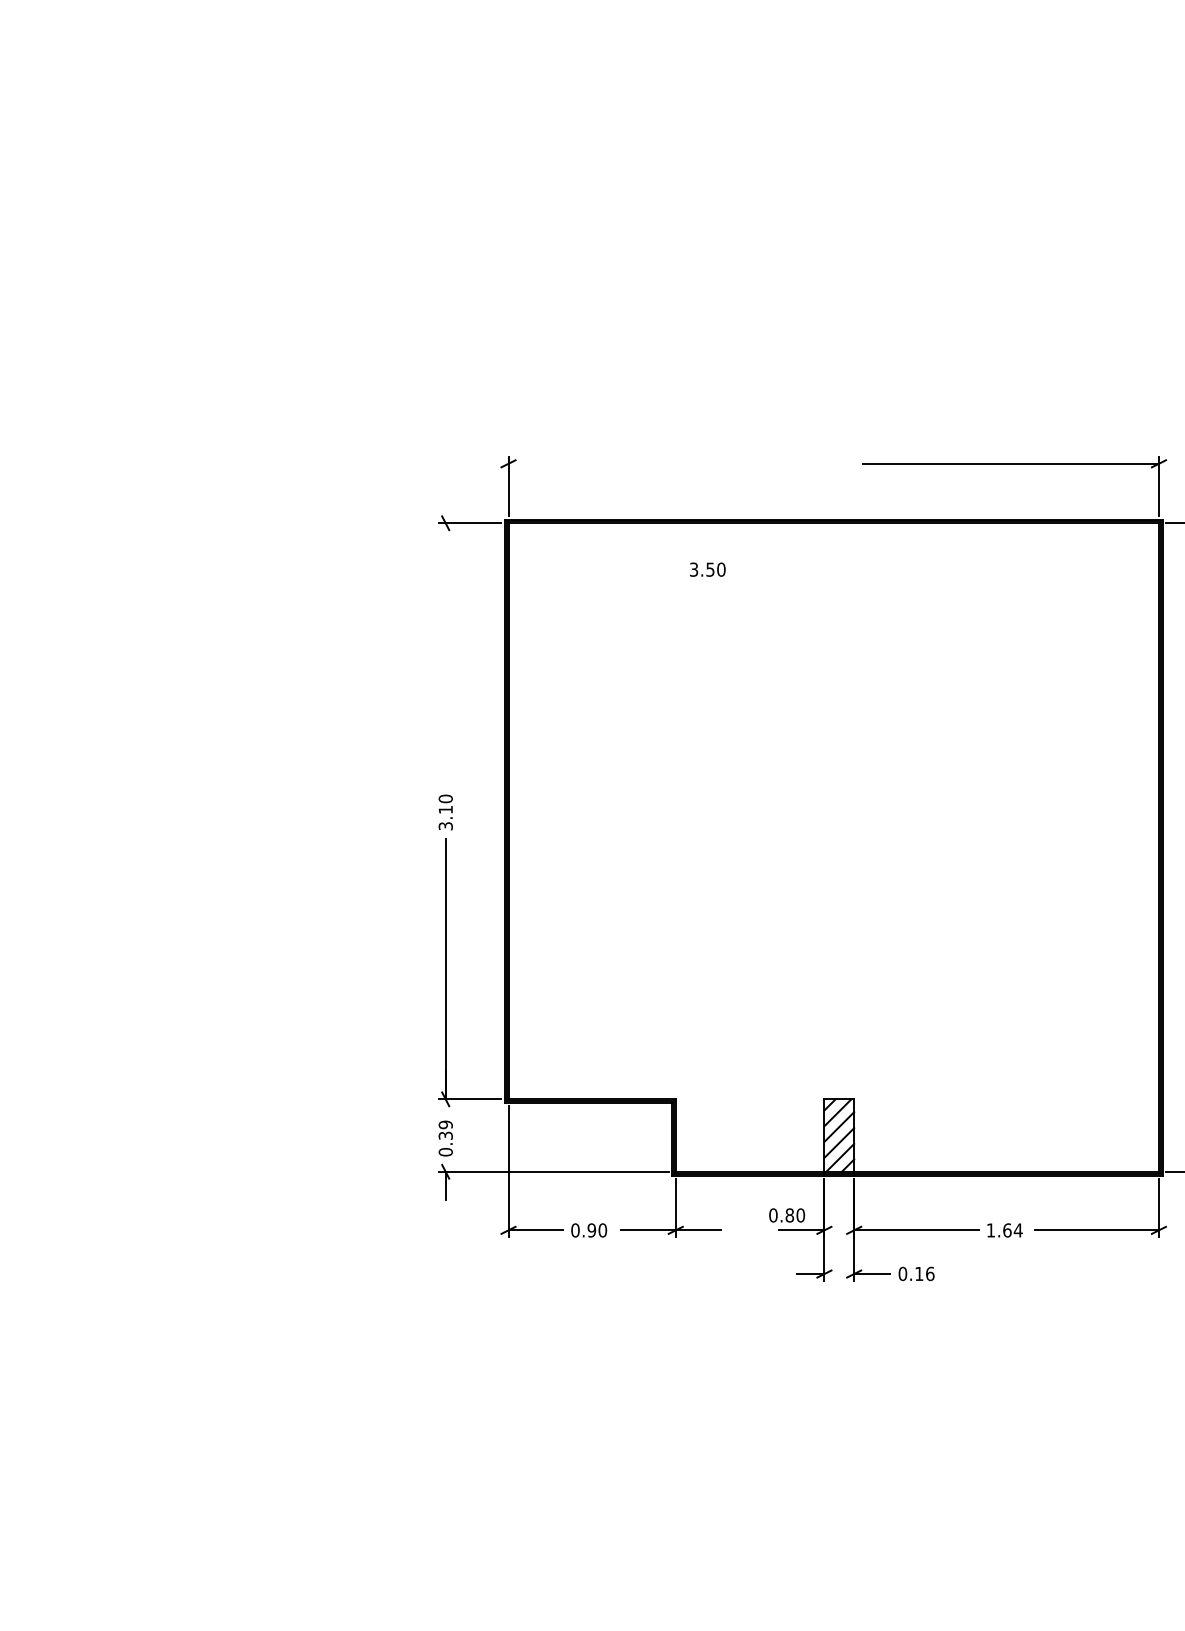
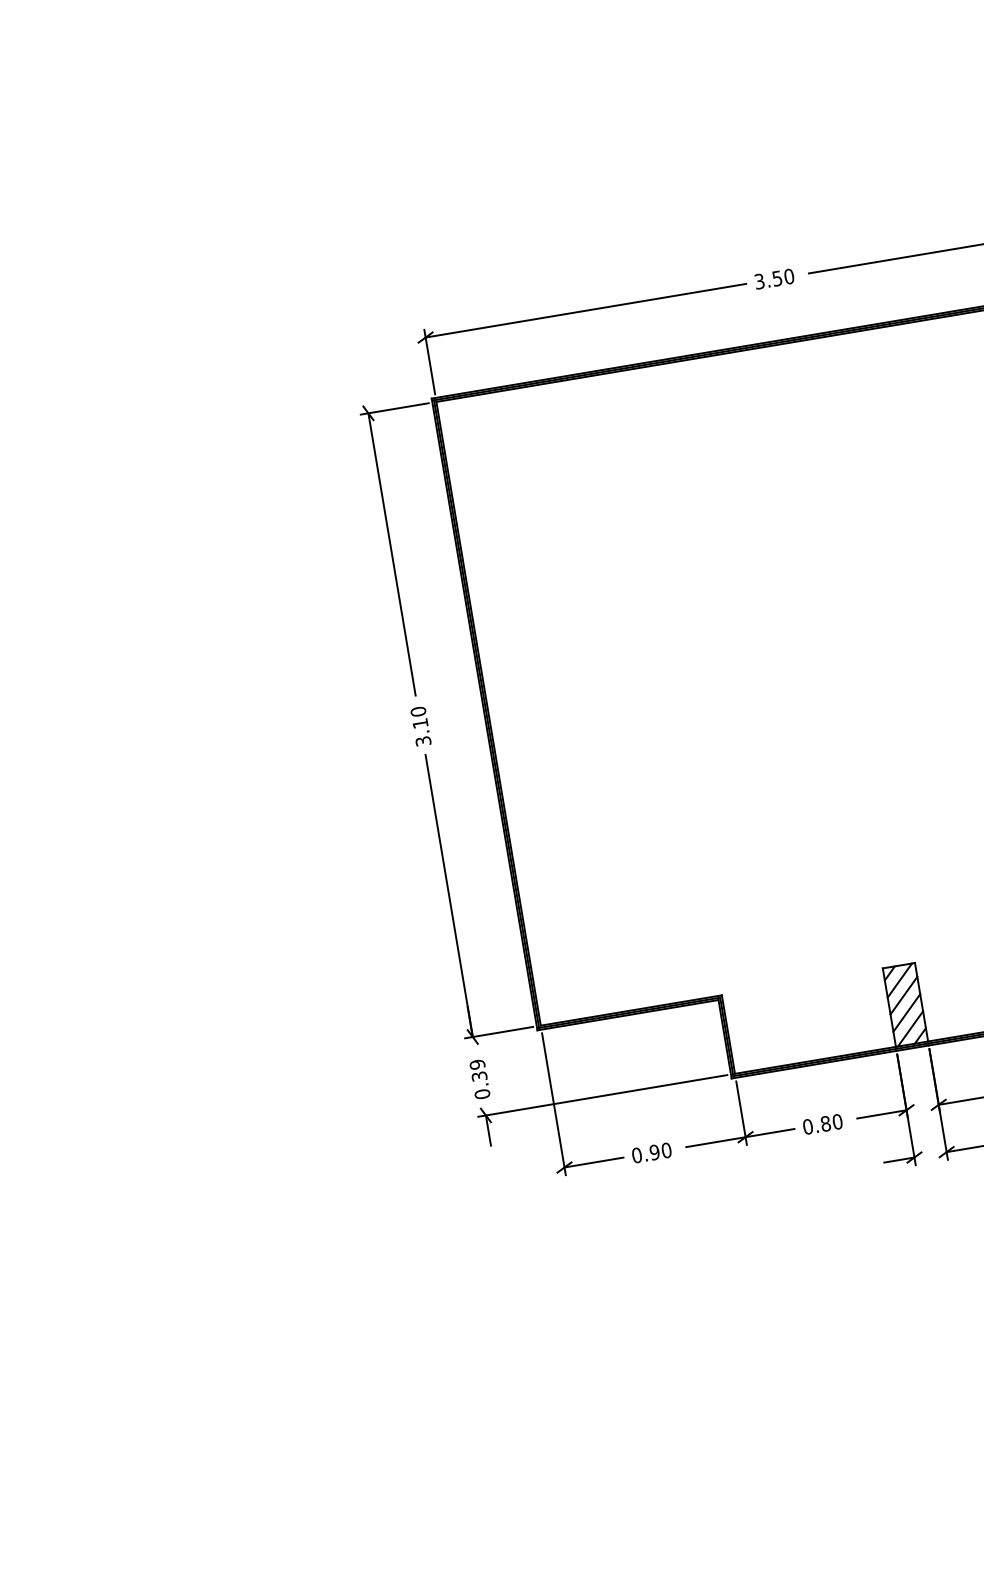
line: (656, 463) -> (585, 310), added
text: (707, 569) -> (774, 278), moved
line: (445, 653) -> (391, 554), added
text: (787, 1215) -> (823, 1124), moved

